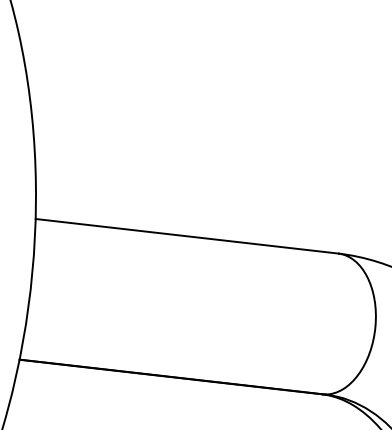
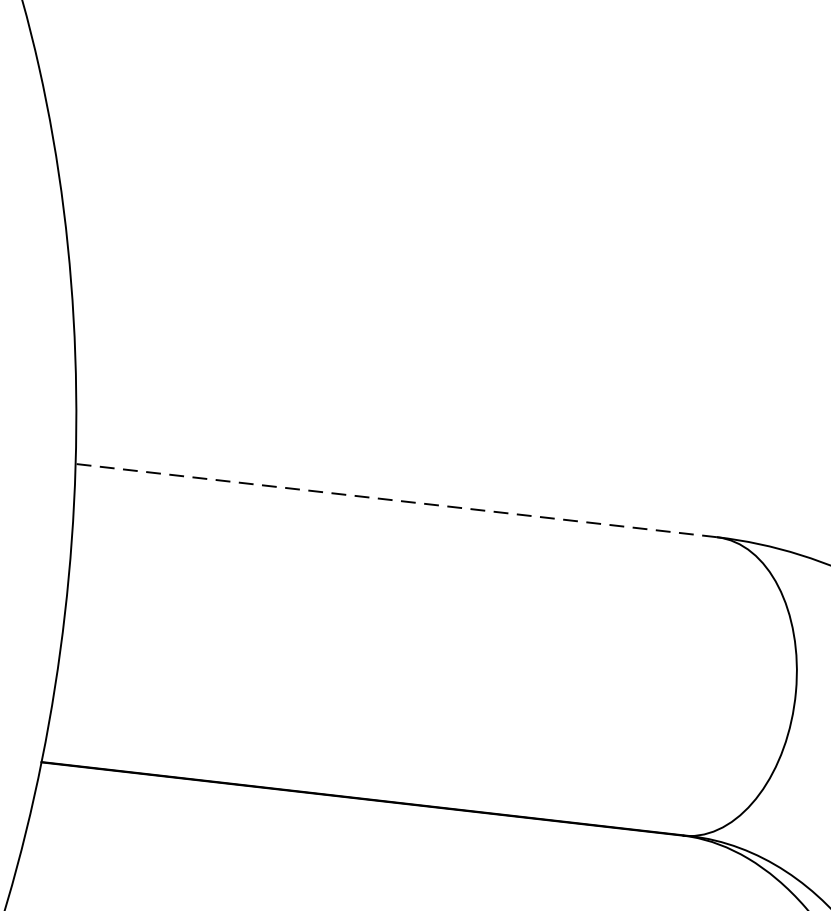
line: (186, 236) -> (395, 501), solid -> dashed

